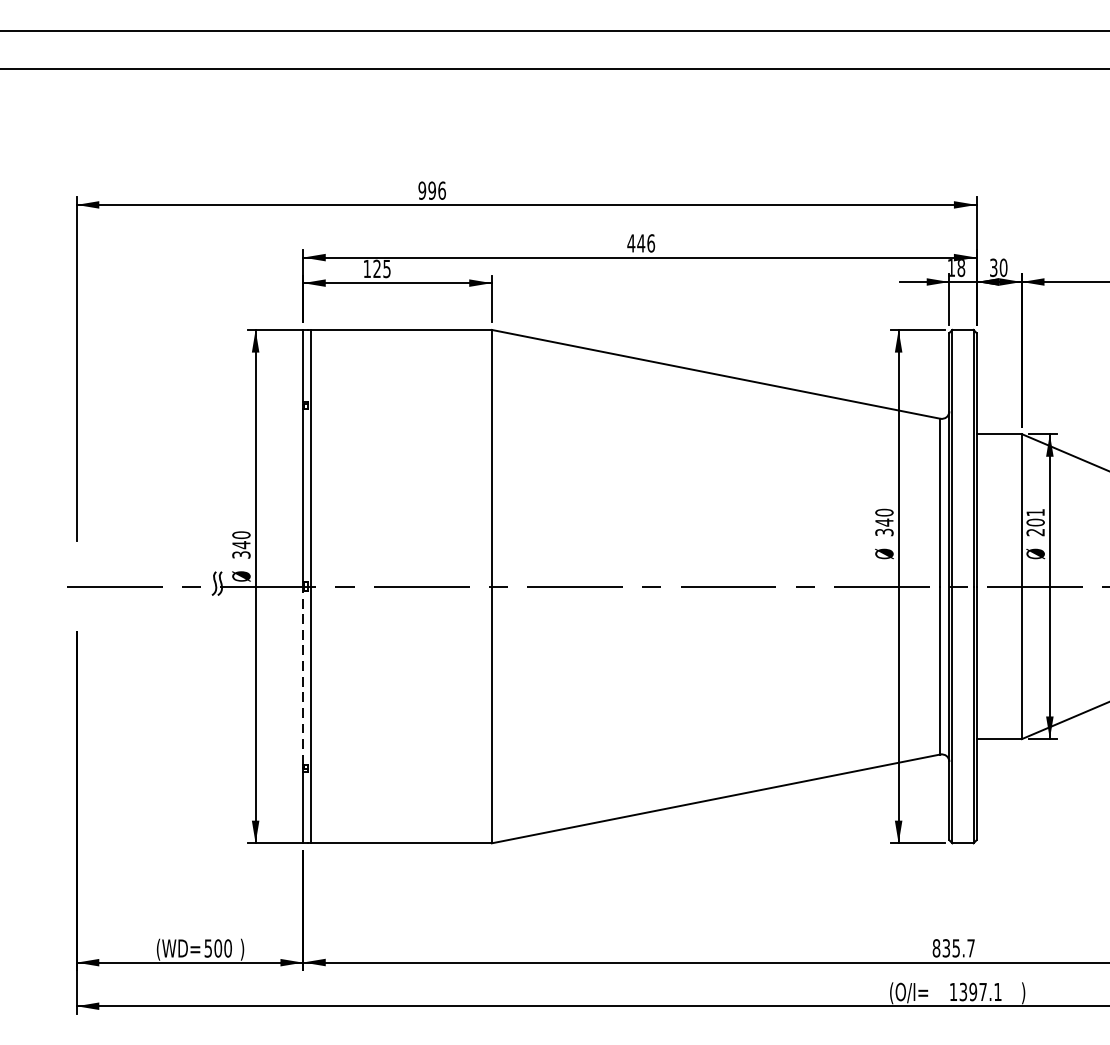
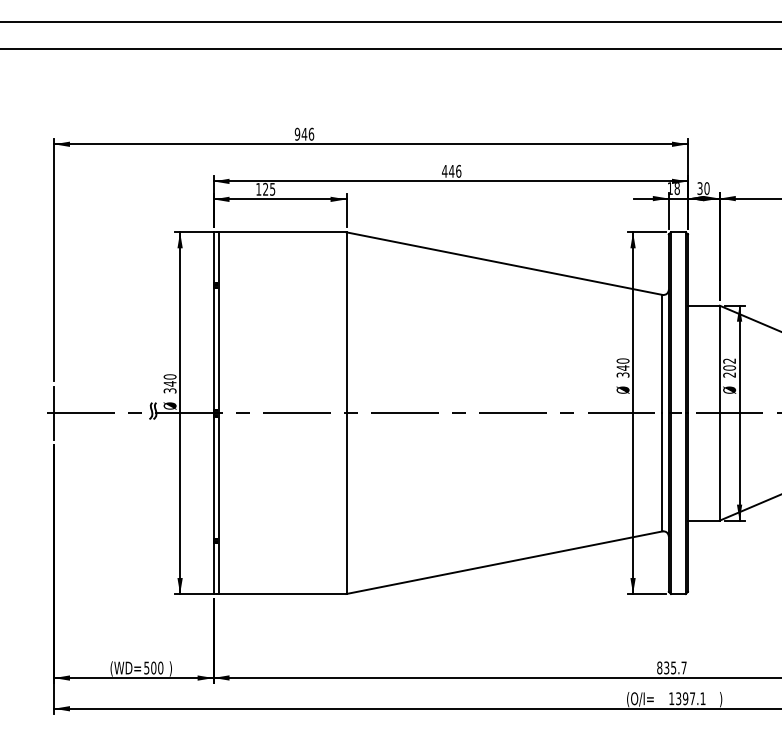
text: (432, 189) -> (304, 133), 996 -> 946
text: (1035, 511) -> (729, 360), 201 -> 202
line: (77, 585) -> (54, 412), added
line: (303, 677) -> (213, 477), dashed -> solid

